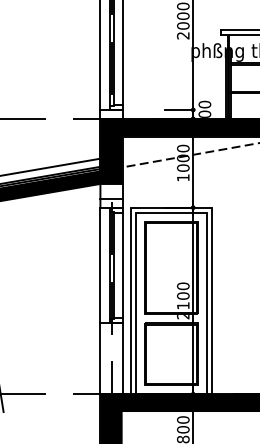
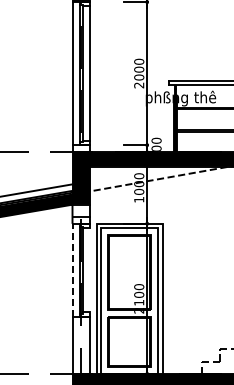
line: (100, 264) -> (72, 269), solid -> dashed
line: (122, 265) -> (90, 270), removed

